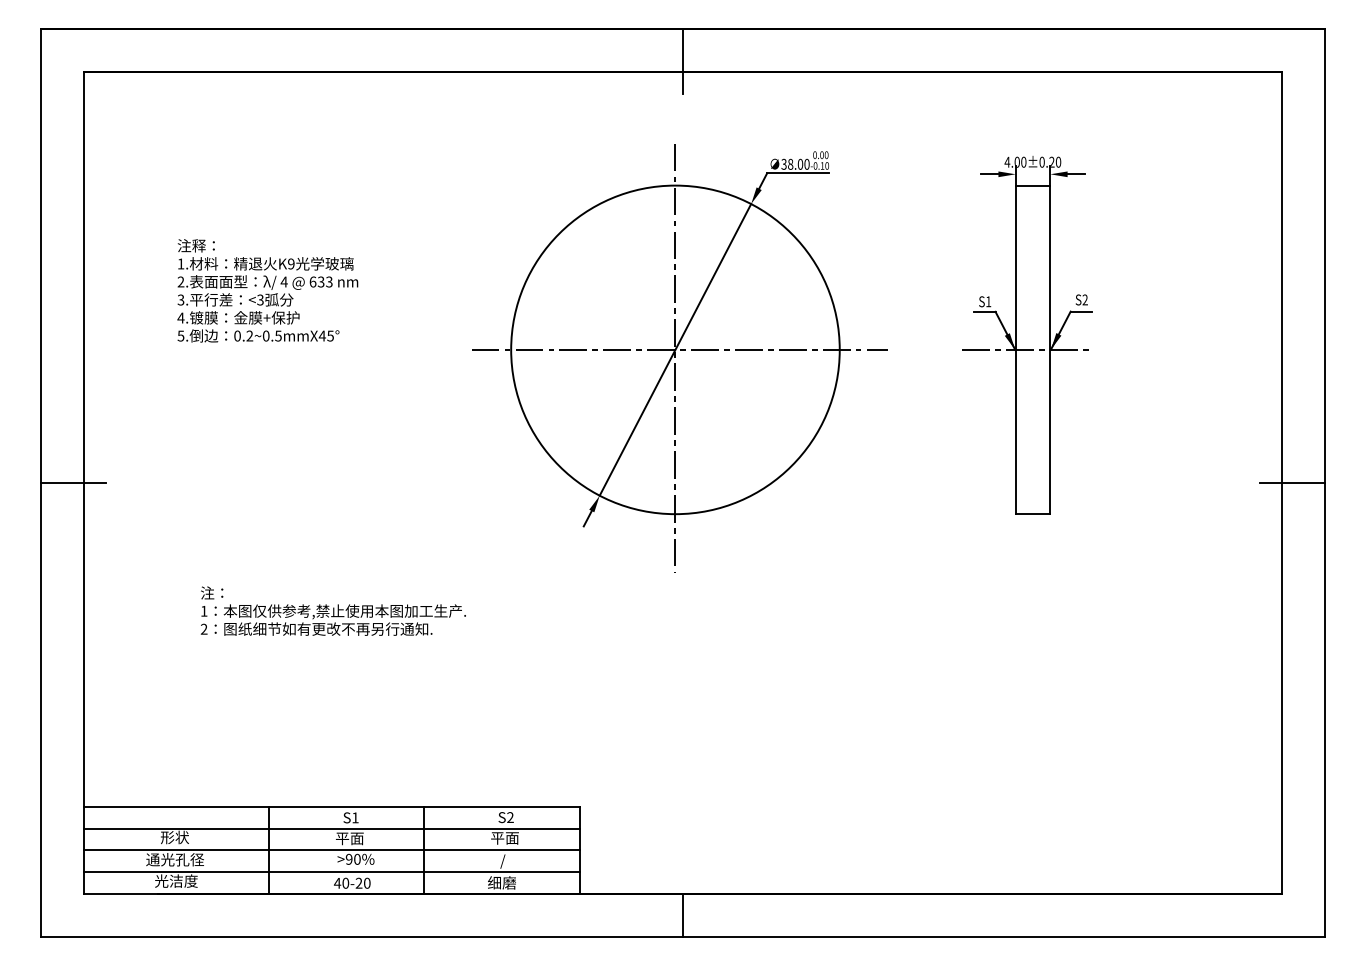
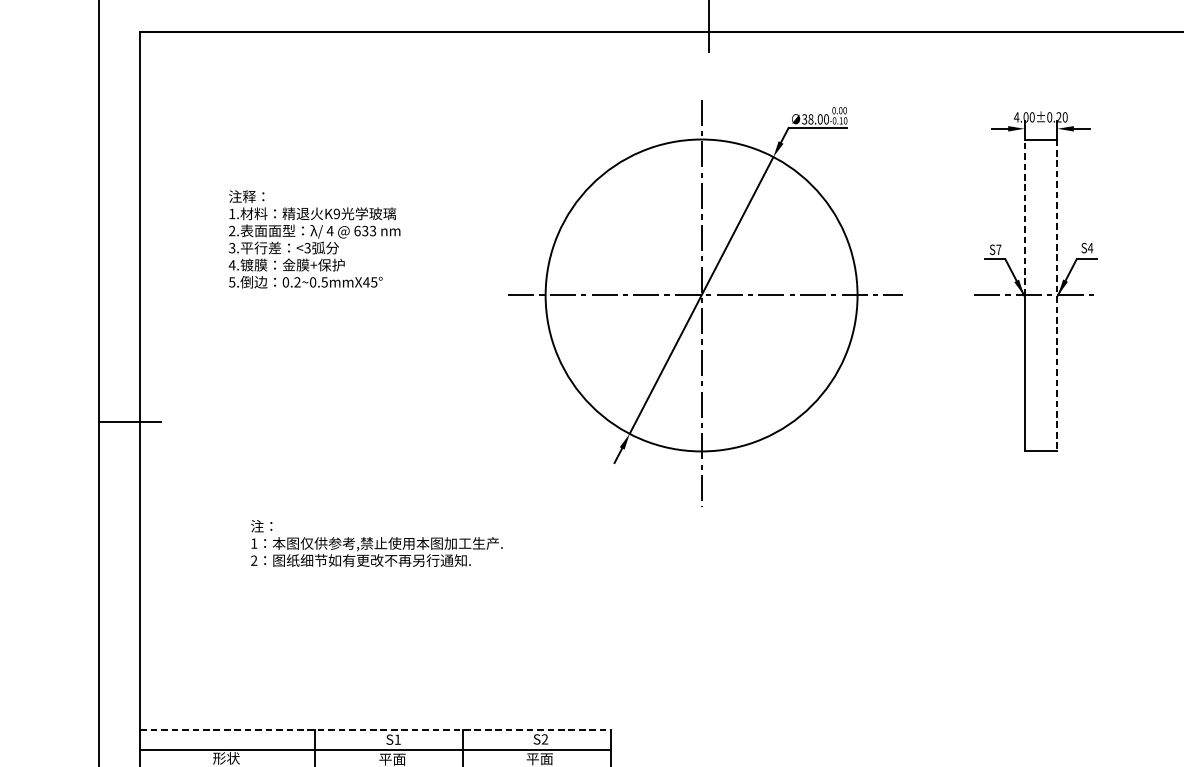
line: (1015, 267) -> (1024, 217), solid -> dashed
text: (1085, 299) -> (1090, 247), S2 -> S4
text: (988, 301) -> (998, 249), S1 -> S7
line: (1050, 350) -> (1057, 296), solid -> dashed
line: (332, 807) -> (376, 729), solid -> dashed

